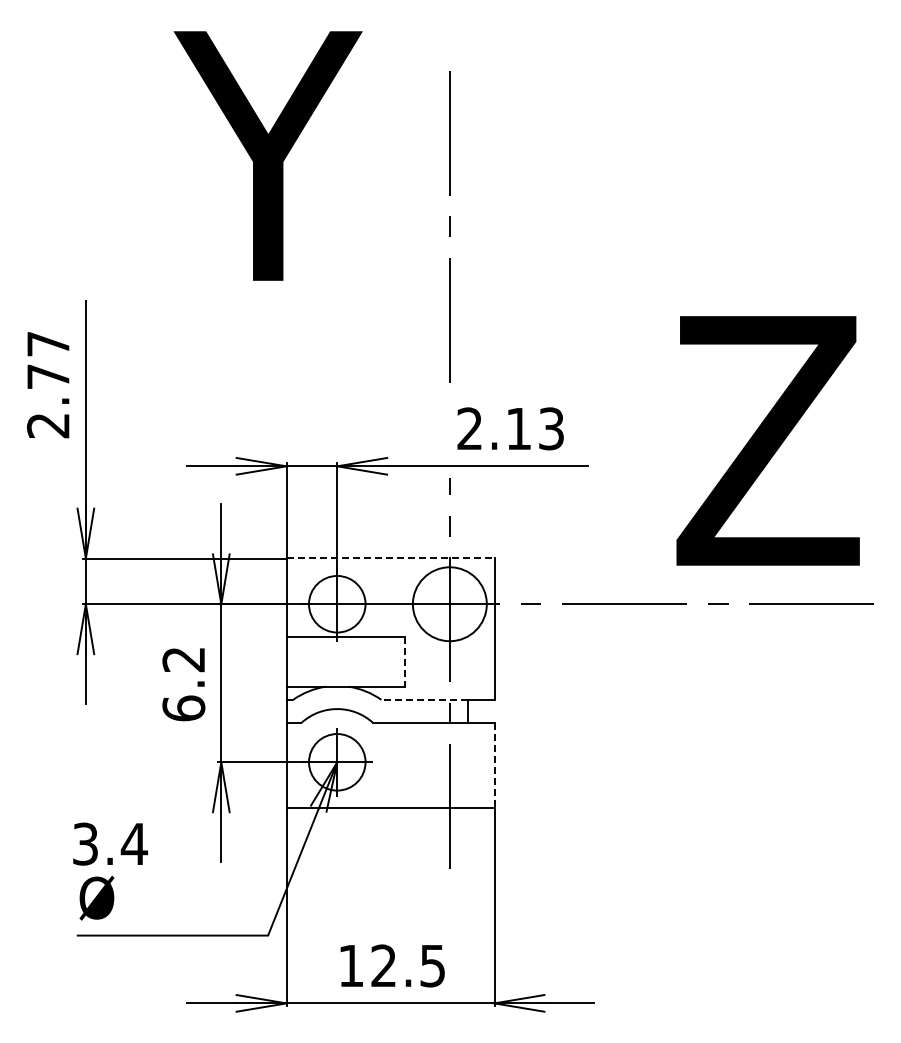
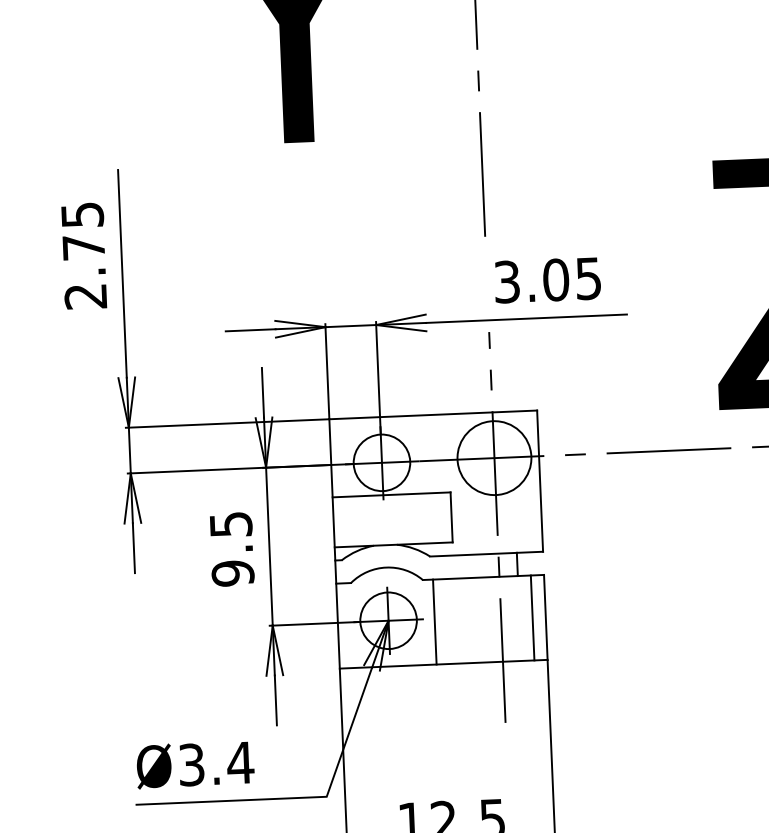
text: (48, 344) -> (82, 215), 2.77 -> 2.75
text: (510, 428) -> (547, 279), 2.13 -> 3.05
line: (390, 558) -> (433, 414), dashed -> solid
line: (404, 662) -> (451, 518), dashed -> solid
text: (183, 684) -> (231, 549), 6.2 -> 9.5
line: (424, 699) -> (473, 554), dashed -> solid
line: (383, 765) -> (434, 622), added
line: (481, 765) -> (532, 617), added
line: (494, 765) -> (545, 617), dashed -> solid
text: (110, 843) -> (216, 763), moved

